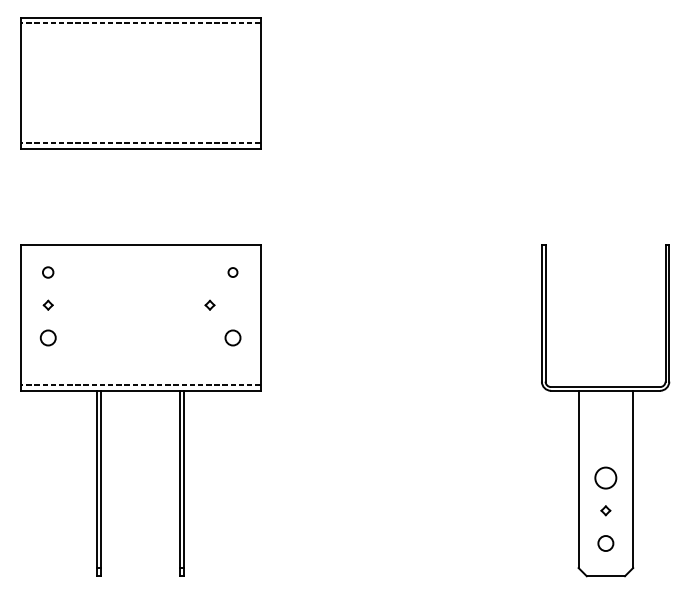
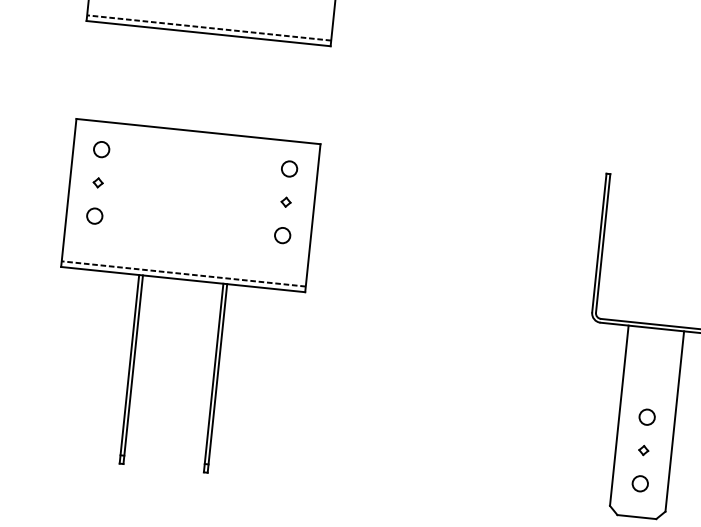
circle: (47, 272) -> (100, 149), size x1.43
circle: (232, 272) -> (289, 168), size x1.67
part: (209, 304) -> (285, 201), moved
circle: (605, 477) -> (646, 416), size x0.71

